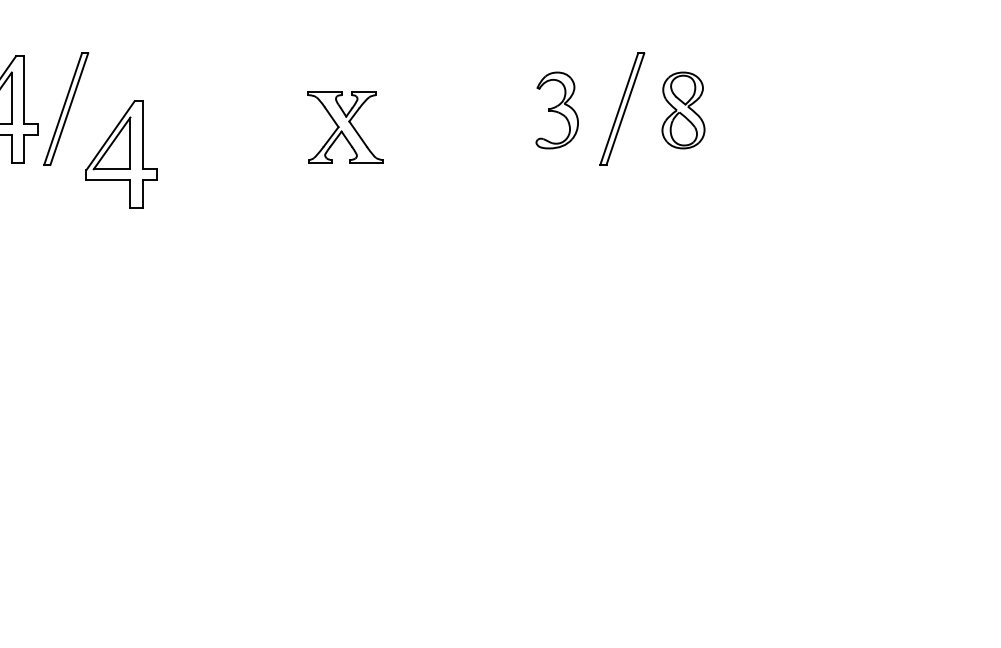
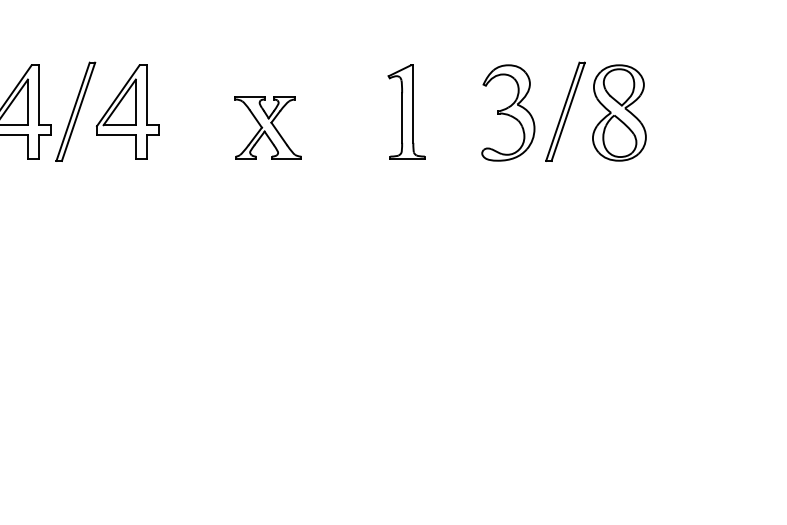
part: (441, 109) -> (406, 112), added
part: (556, 110) -> (507, 113), size x1.43
part: (683, 110) -> (619, 113), size x1.43
part: (345, 127) -> (268, 127), moved
part: (121, 154) -> (128, 112), moved

